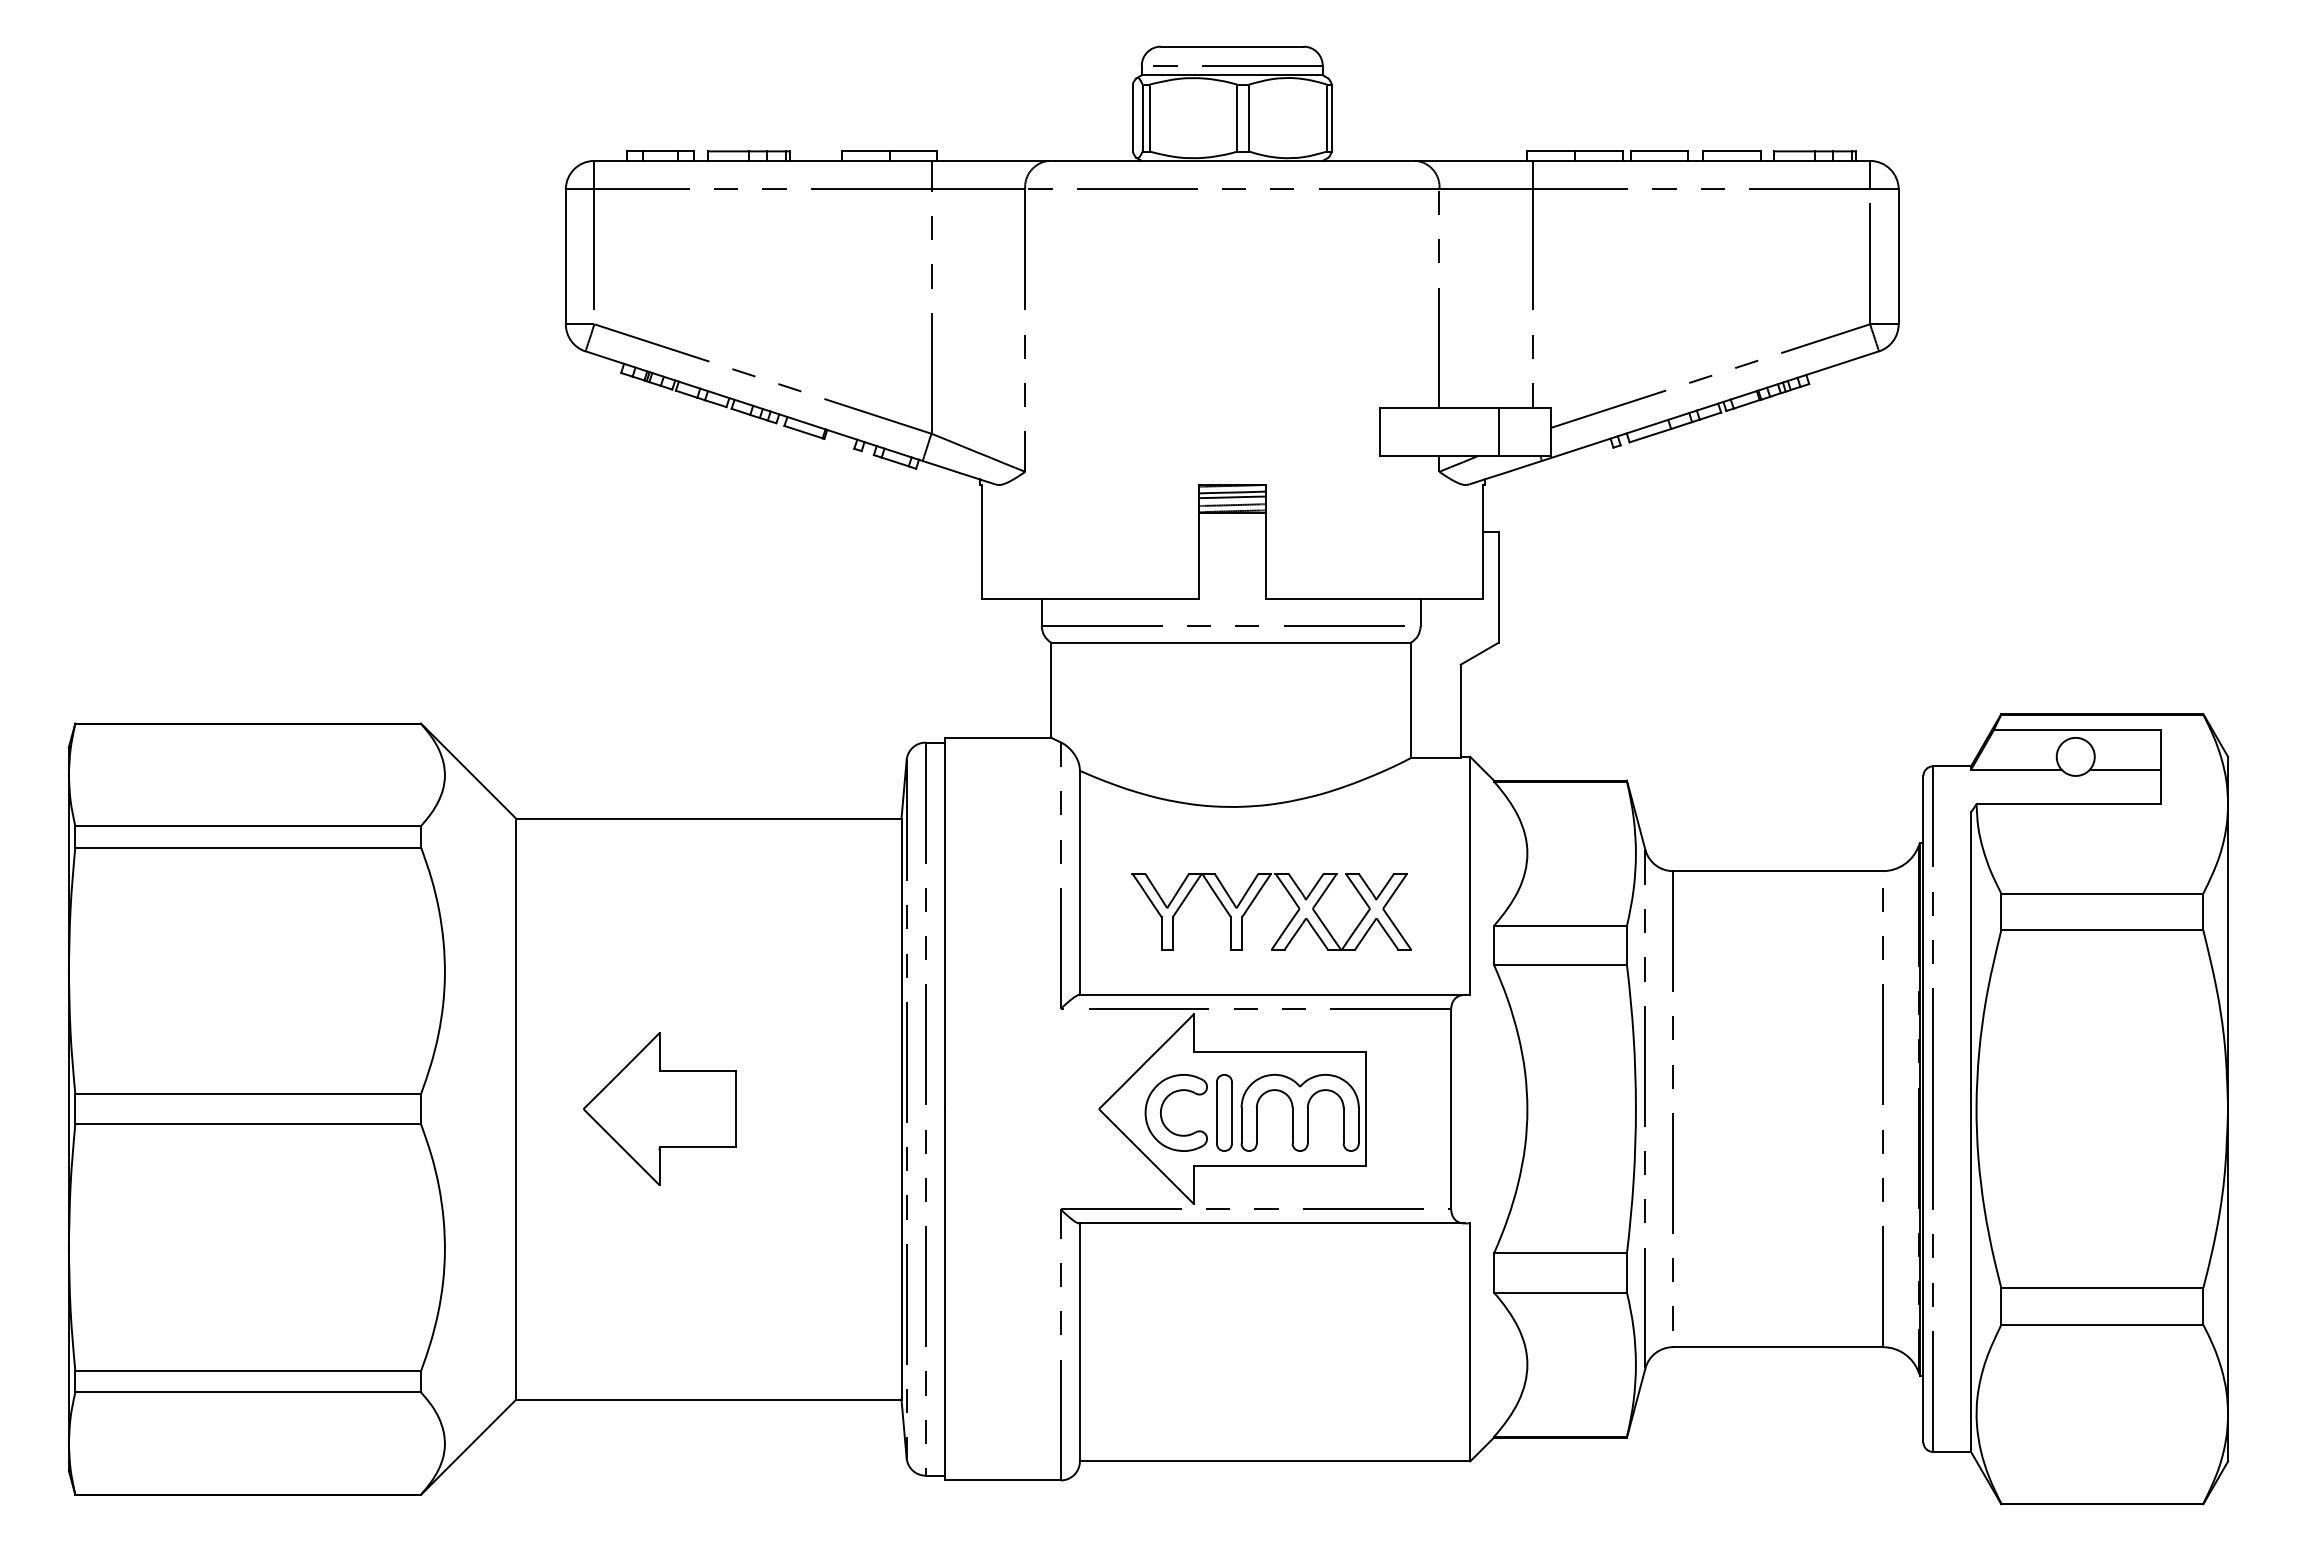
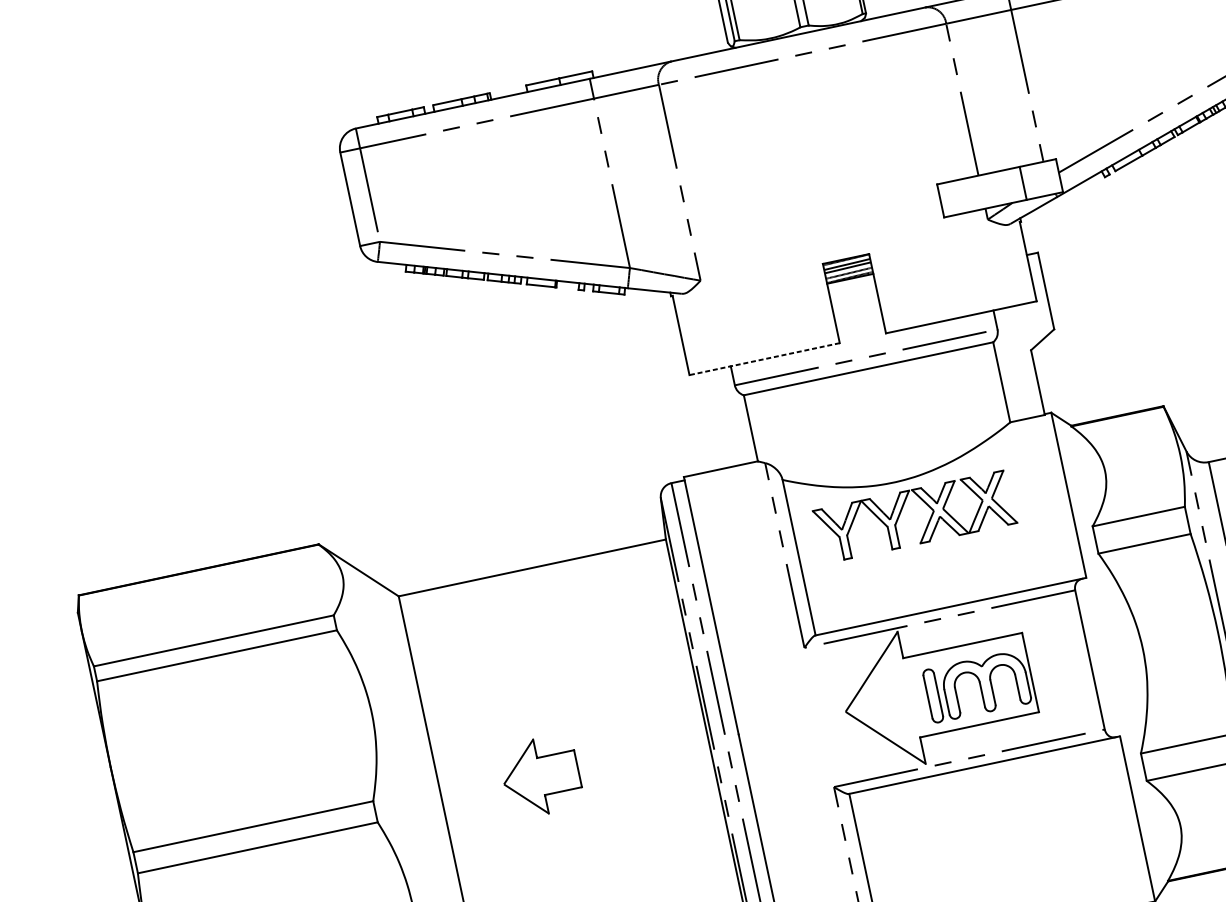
line: (1090, 598) -> (764, 358), solid -> dashed
part: (1255, 899) -> (901, 510), moved
part: (659, 1108) -> (540, 776), size x0.7
part: (1162, 1109) -> (889, 702), removed

